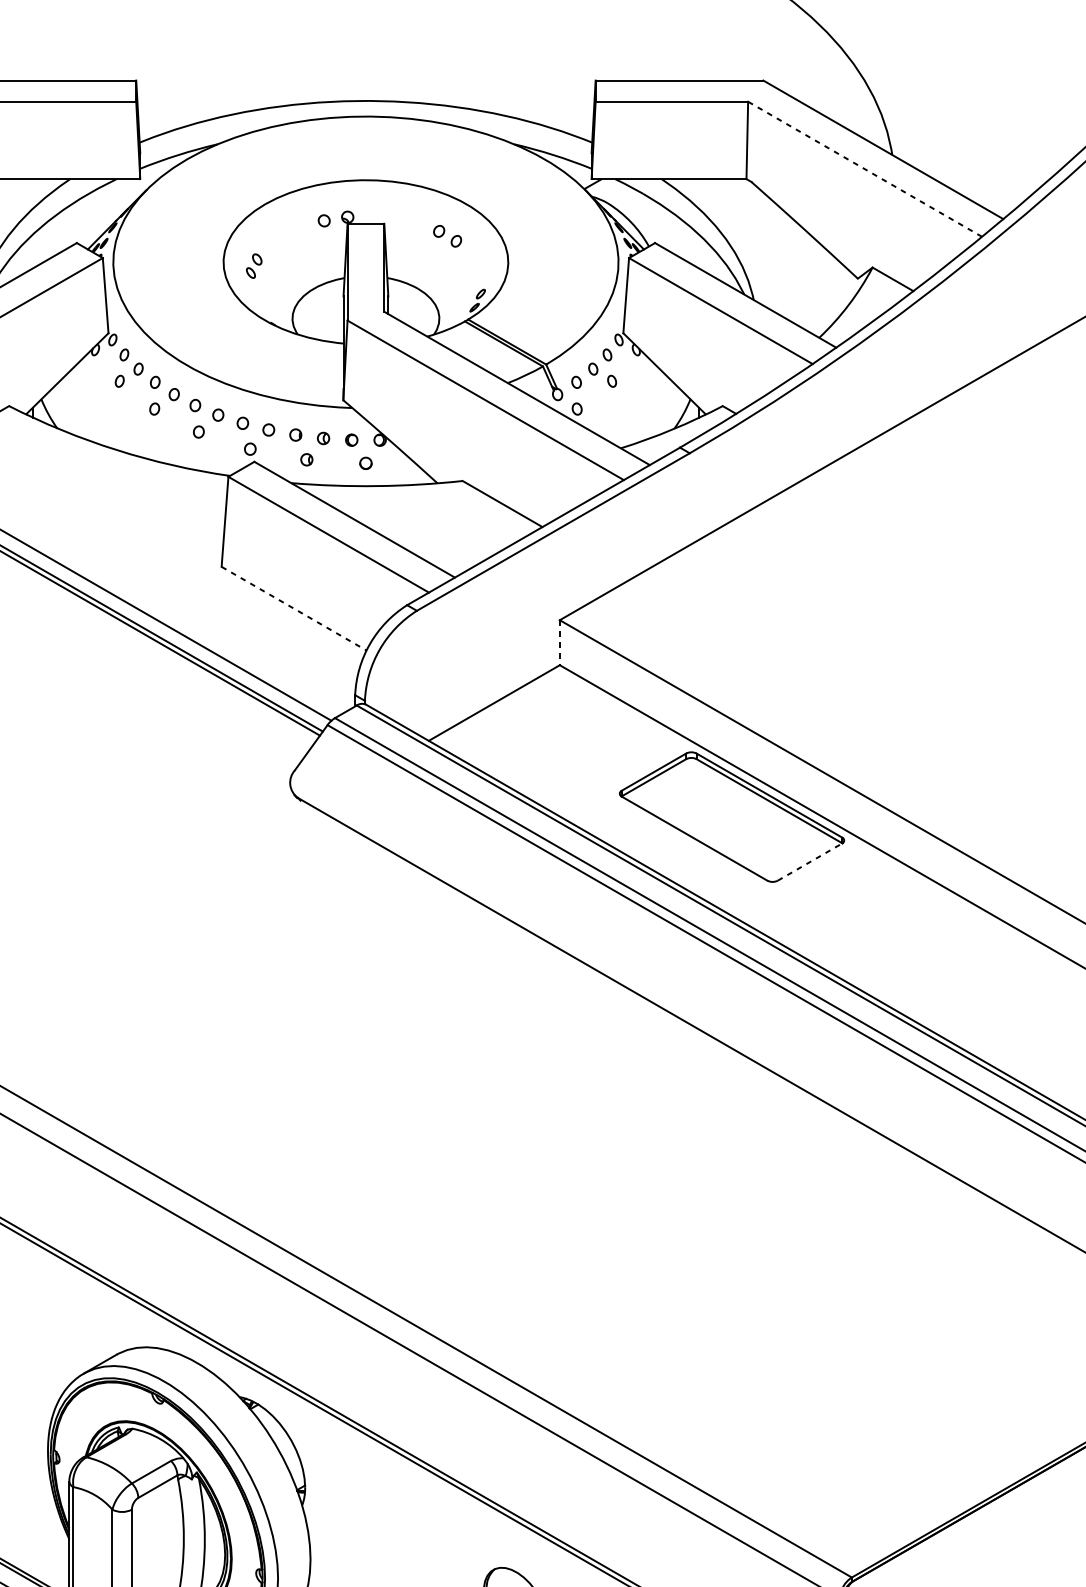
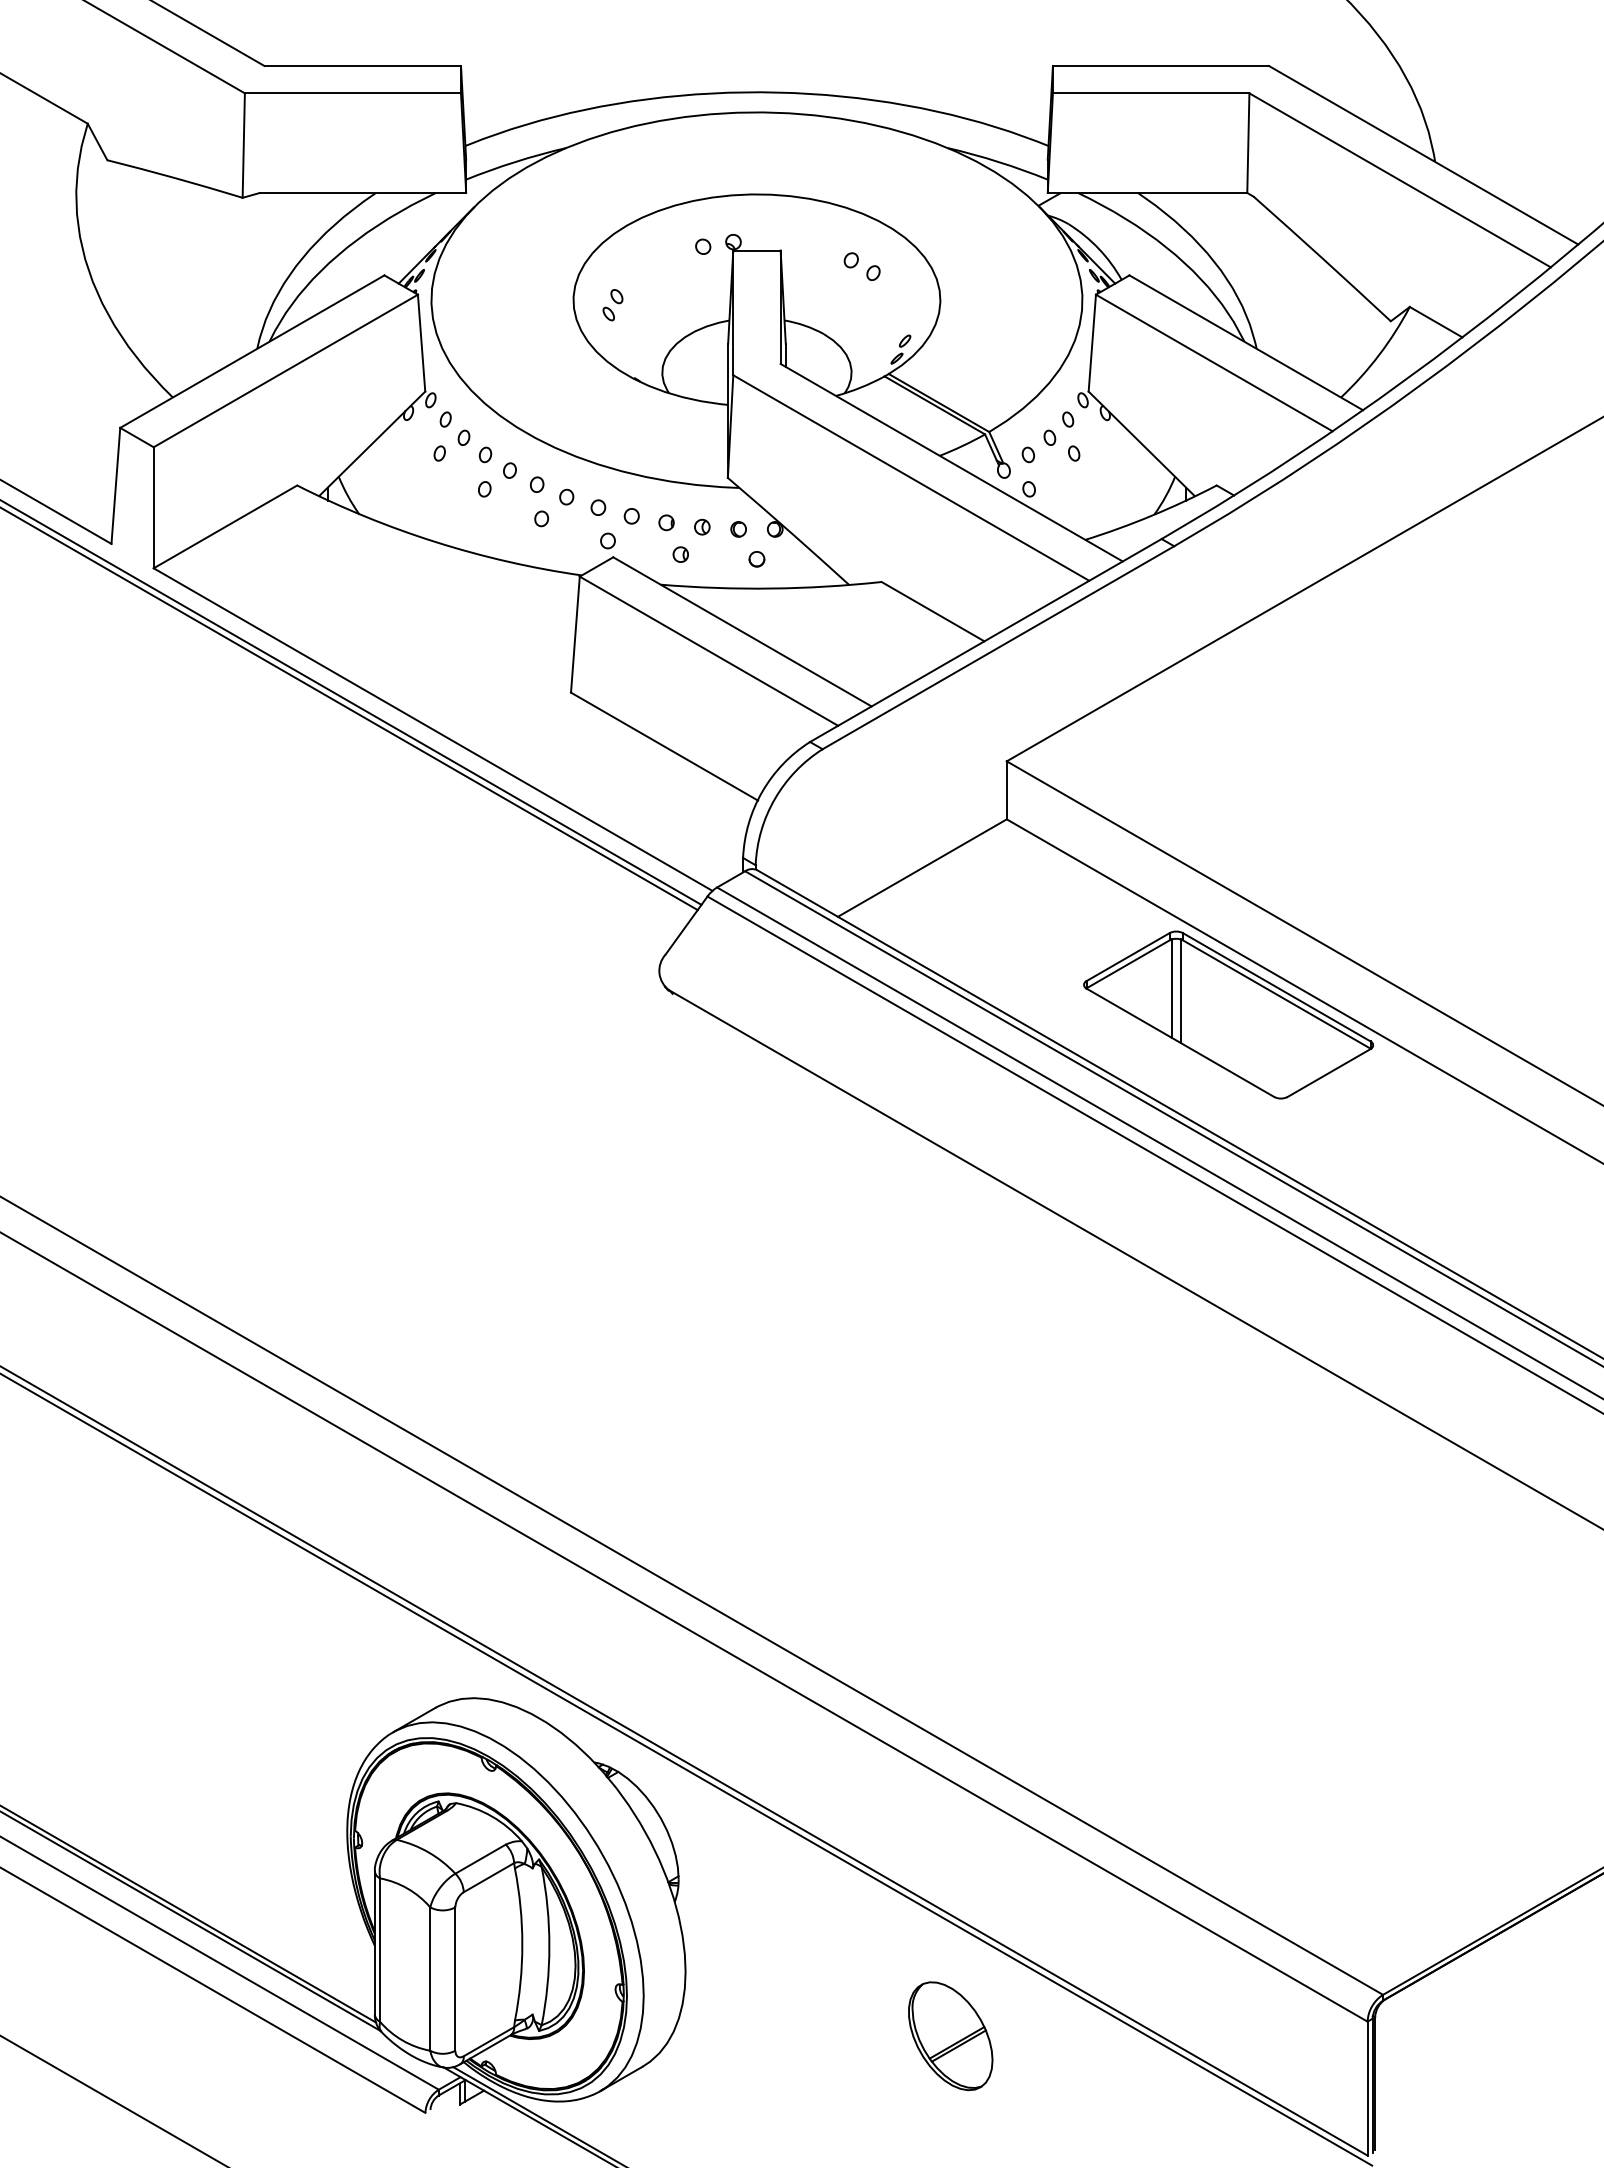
line: (864, 169) -> (1399, 180), dashed -> solid
line: (294, 608) -> (664, 746), dashed -> solid
line: (559, 642) -> (1006, 790), dashed -> solid
line: (688, 796) -> (1172, 988), added
line: (694, 798) -> (1180, 990), added
line: (810, 862) -> (1329, 1073), dashed -> solid

